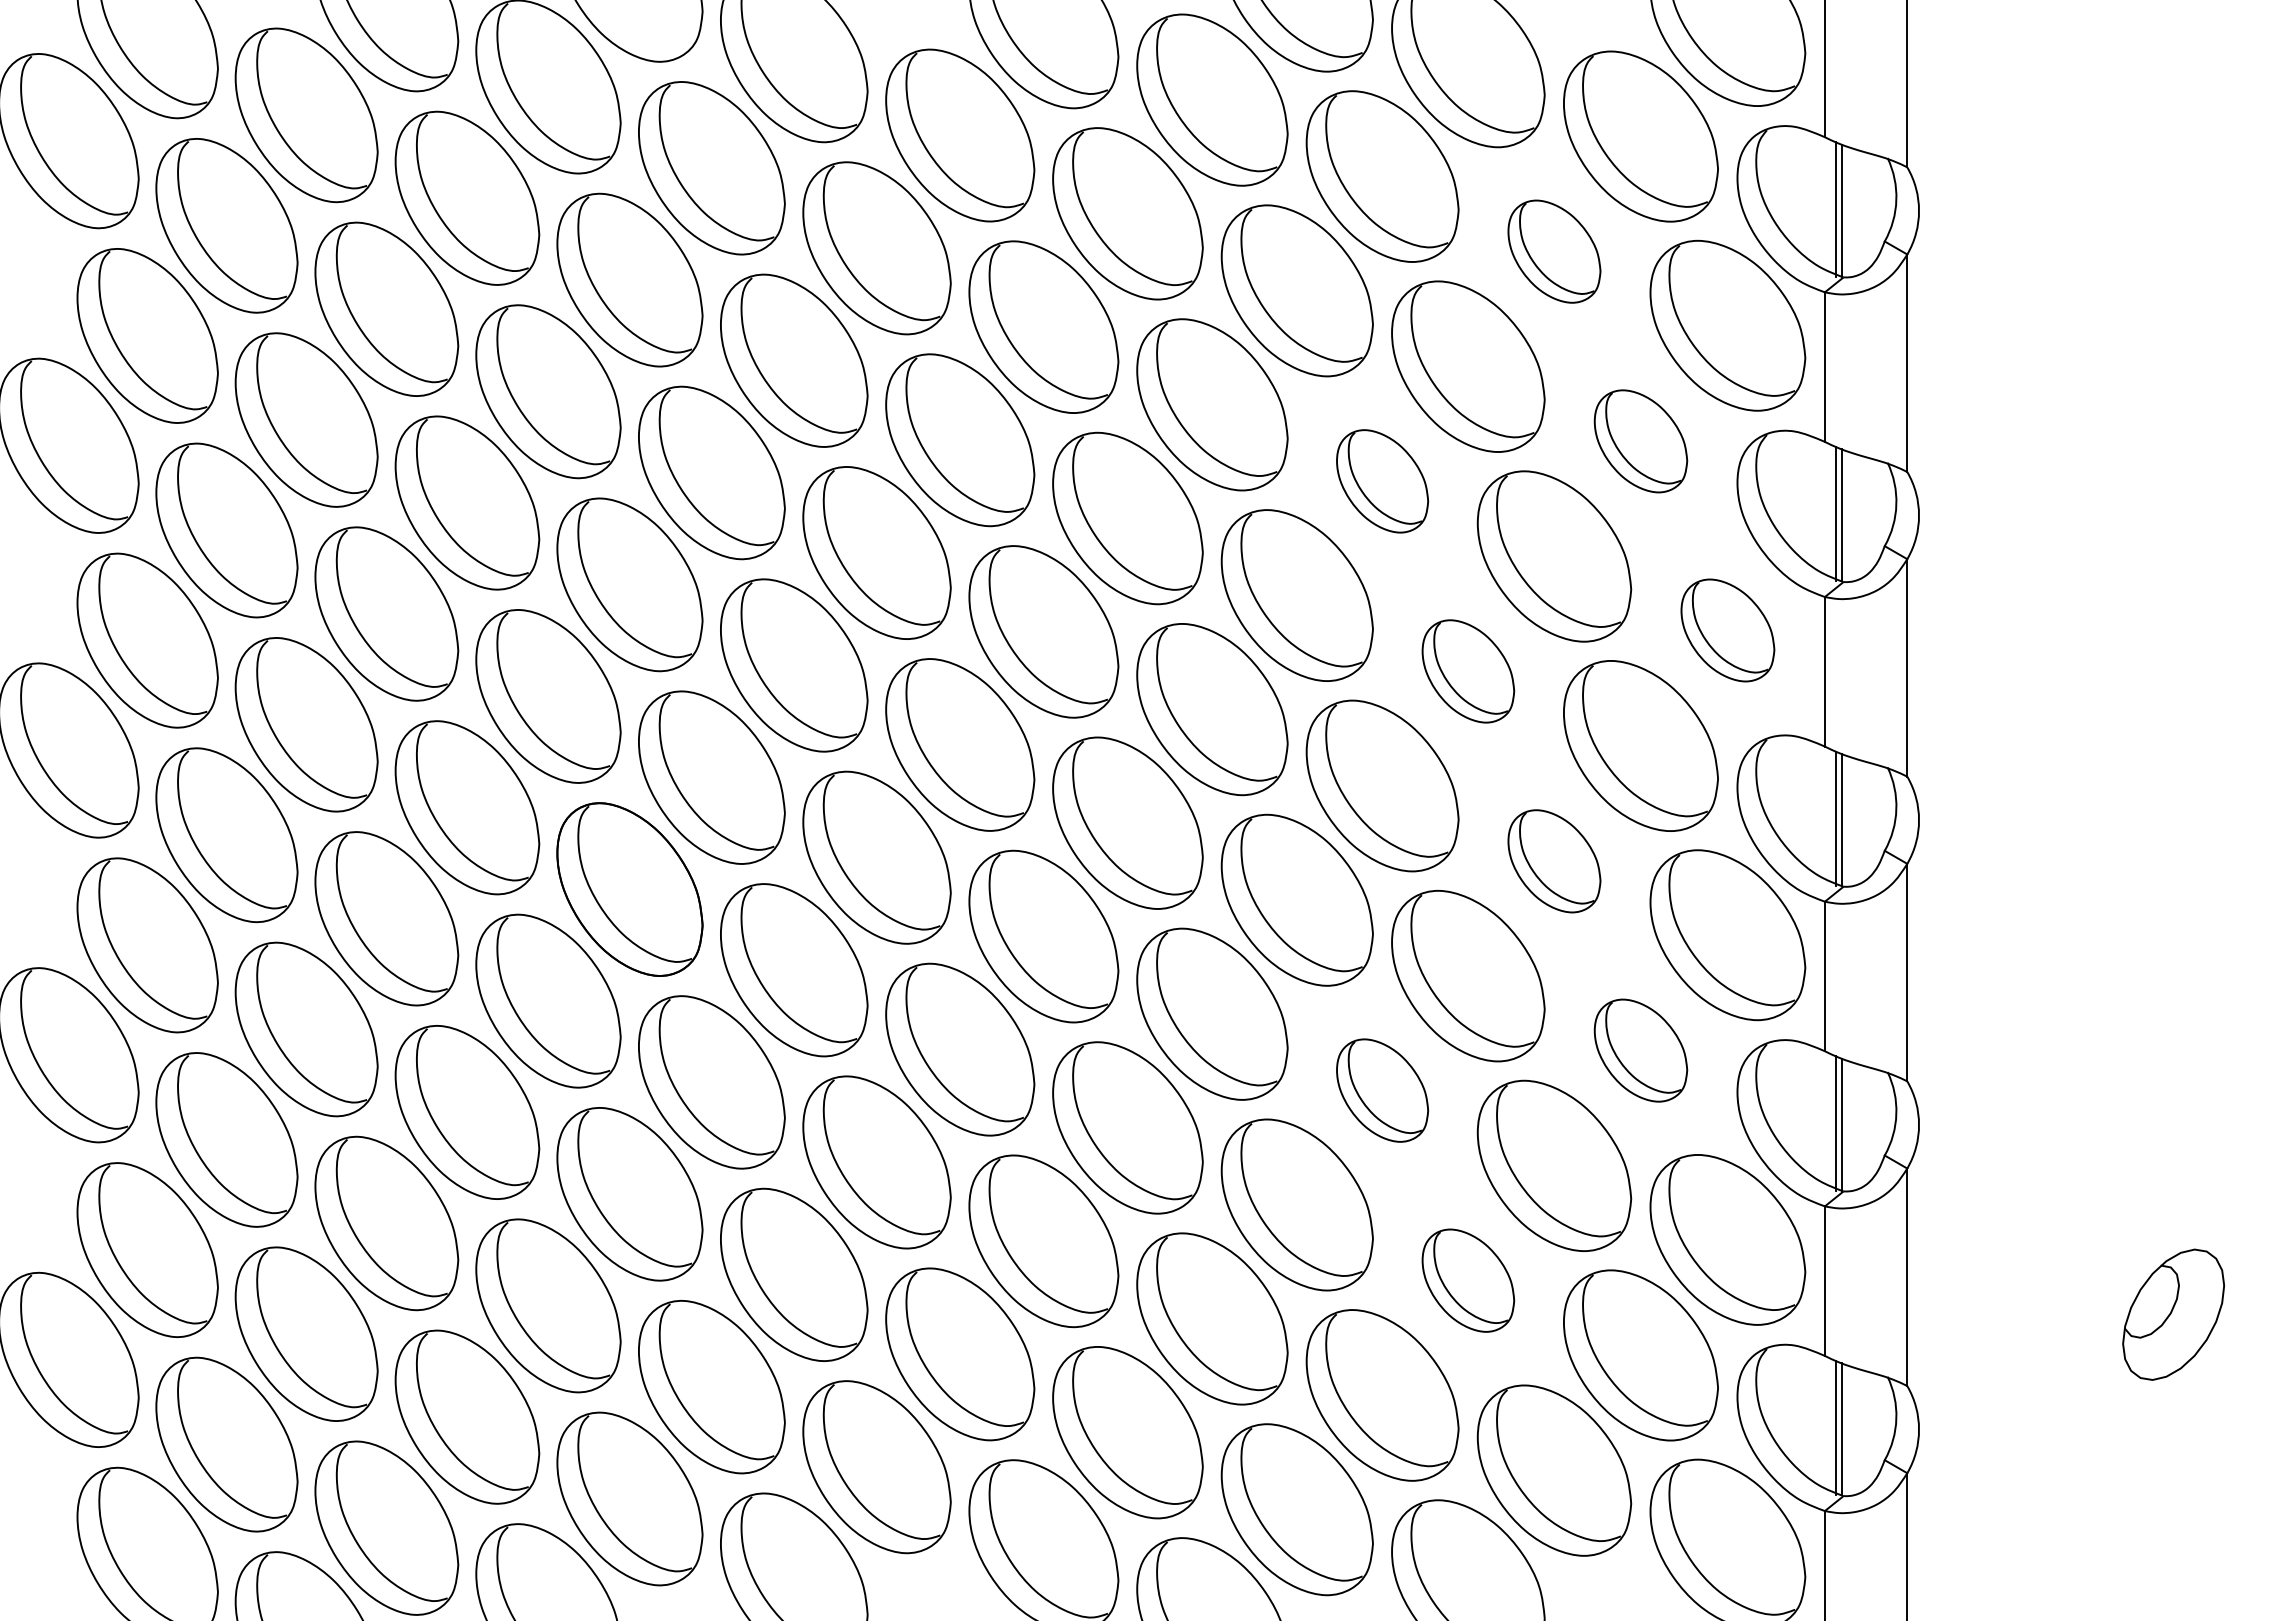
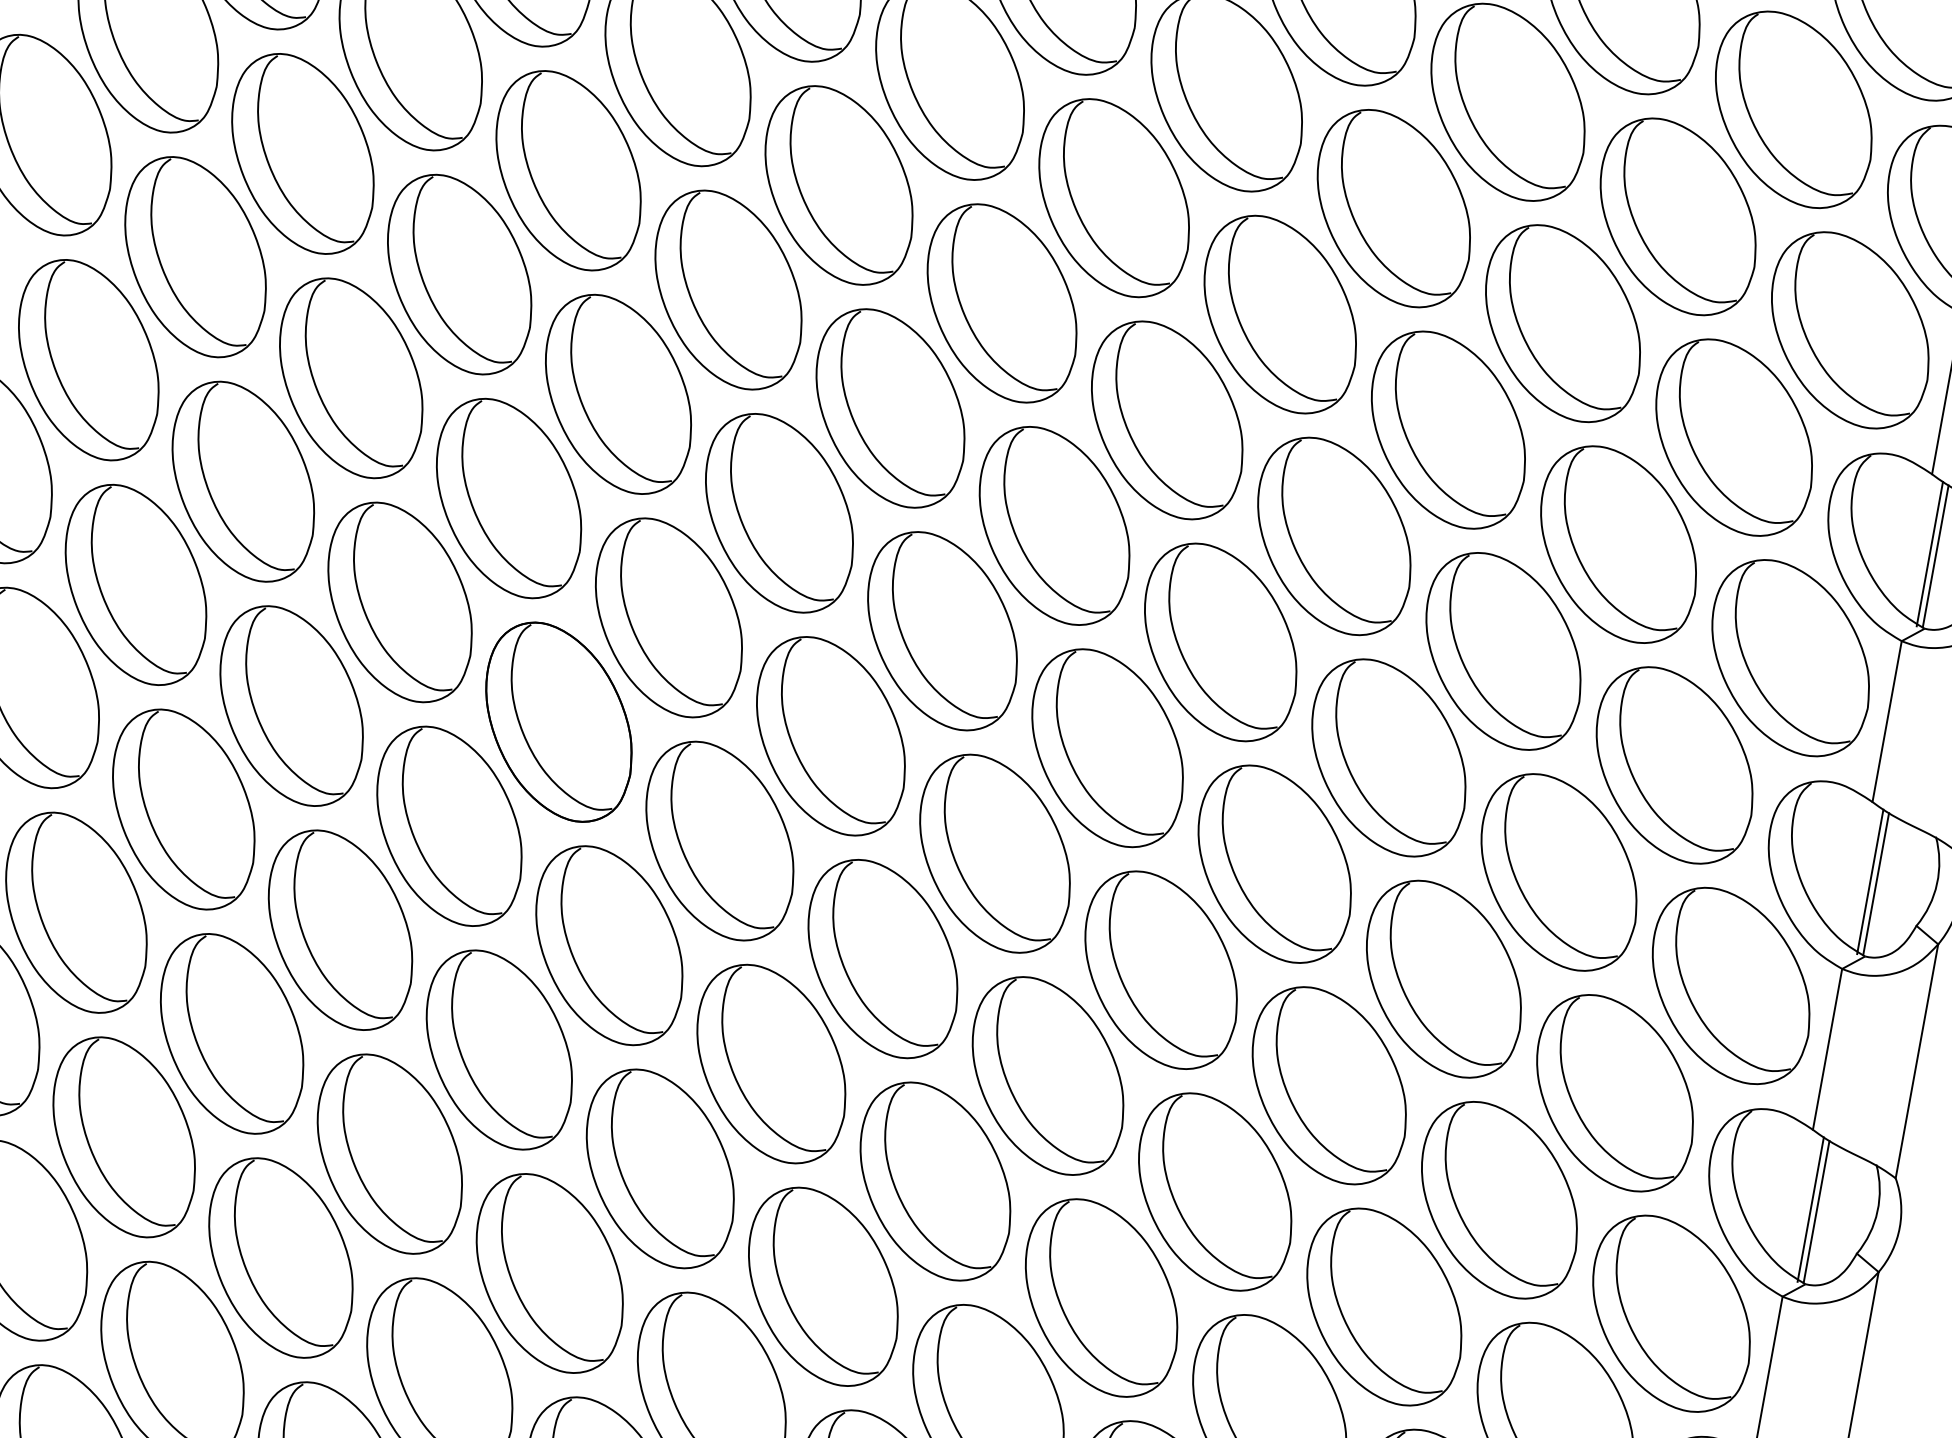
part: (1554, 251) -> (1678, 216), size x1.67
part: (1640, 441) -> (1733, 437), size x1.67
part: (1382, 481) -> (1448, 430), size x1.67
part: (1727, 630) -> (1790, 658), size x1.67
part: (1468, 671) -> (1503, 651), size x1.67
part: (1554, 861) -> (1559, 872), size x1.67
part: (1640, 1050) -> (1614, 1092), size x1.67
part: (1382, 1090) -> (1329, 1085), size x1.67
part: (1468, 1280) -> (1384, 1306), size x1.67

